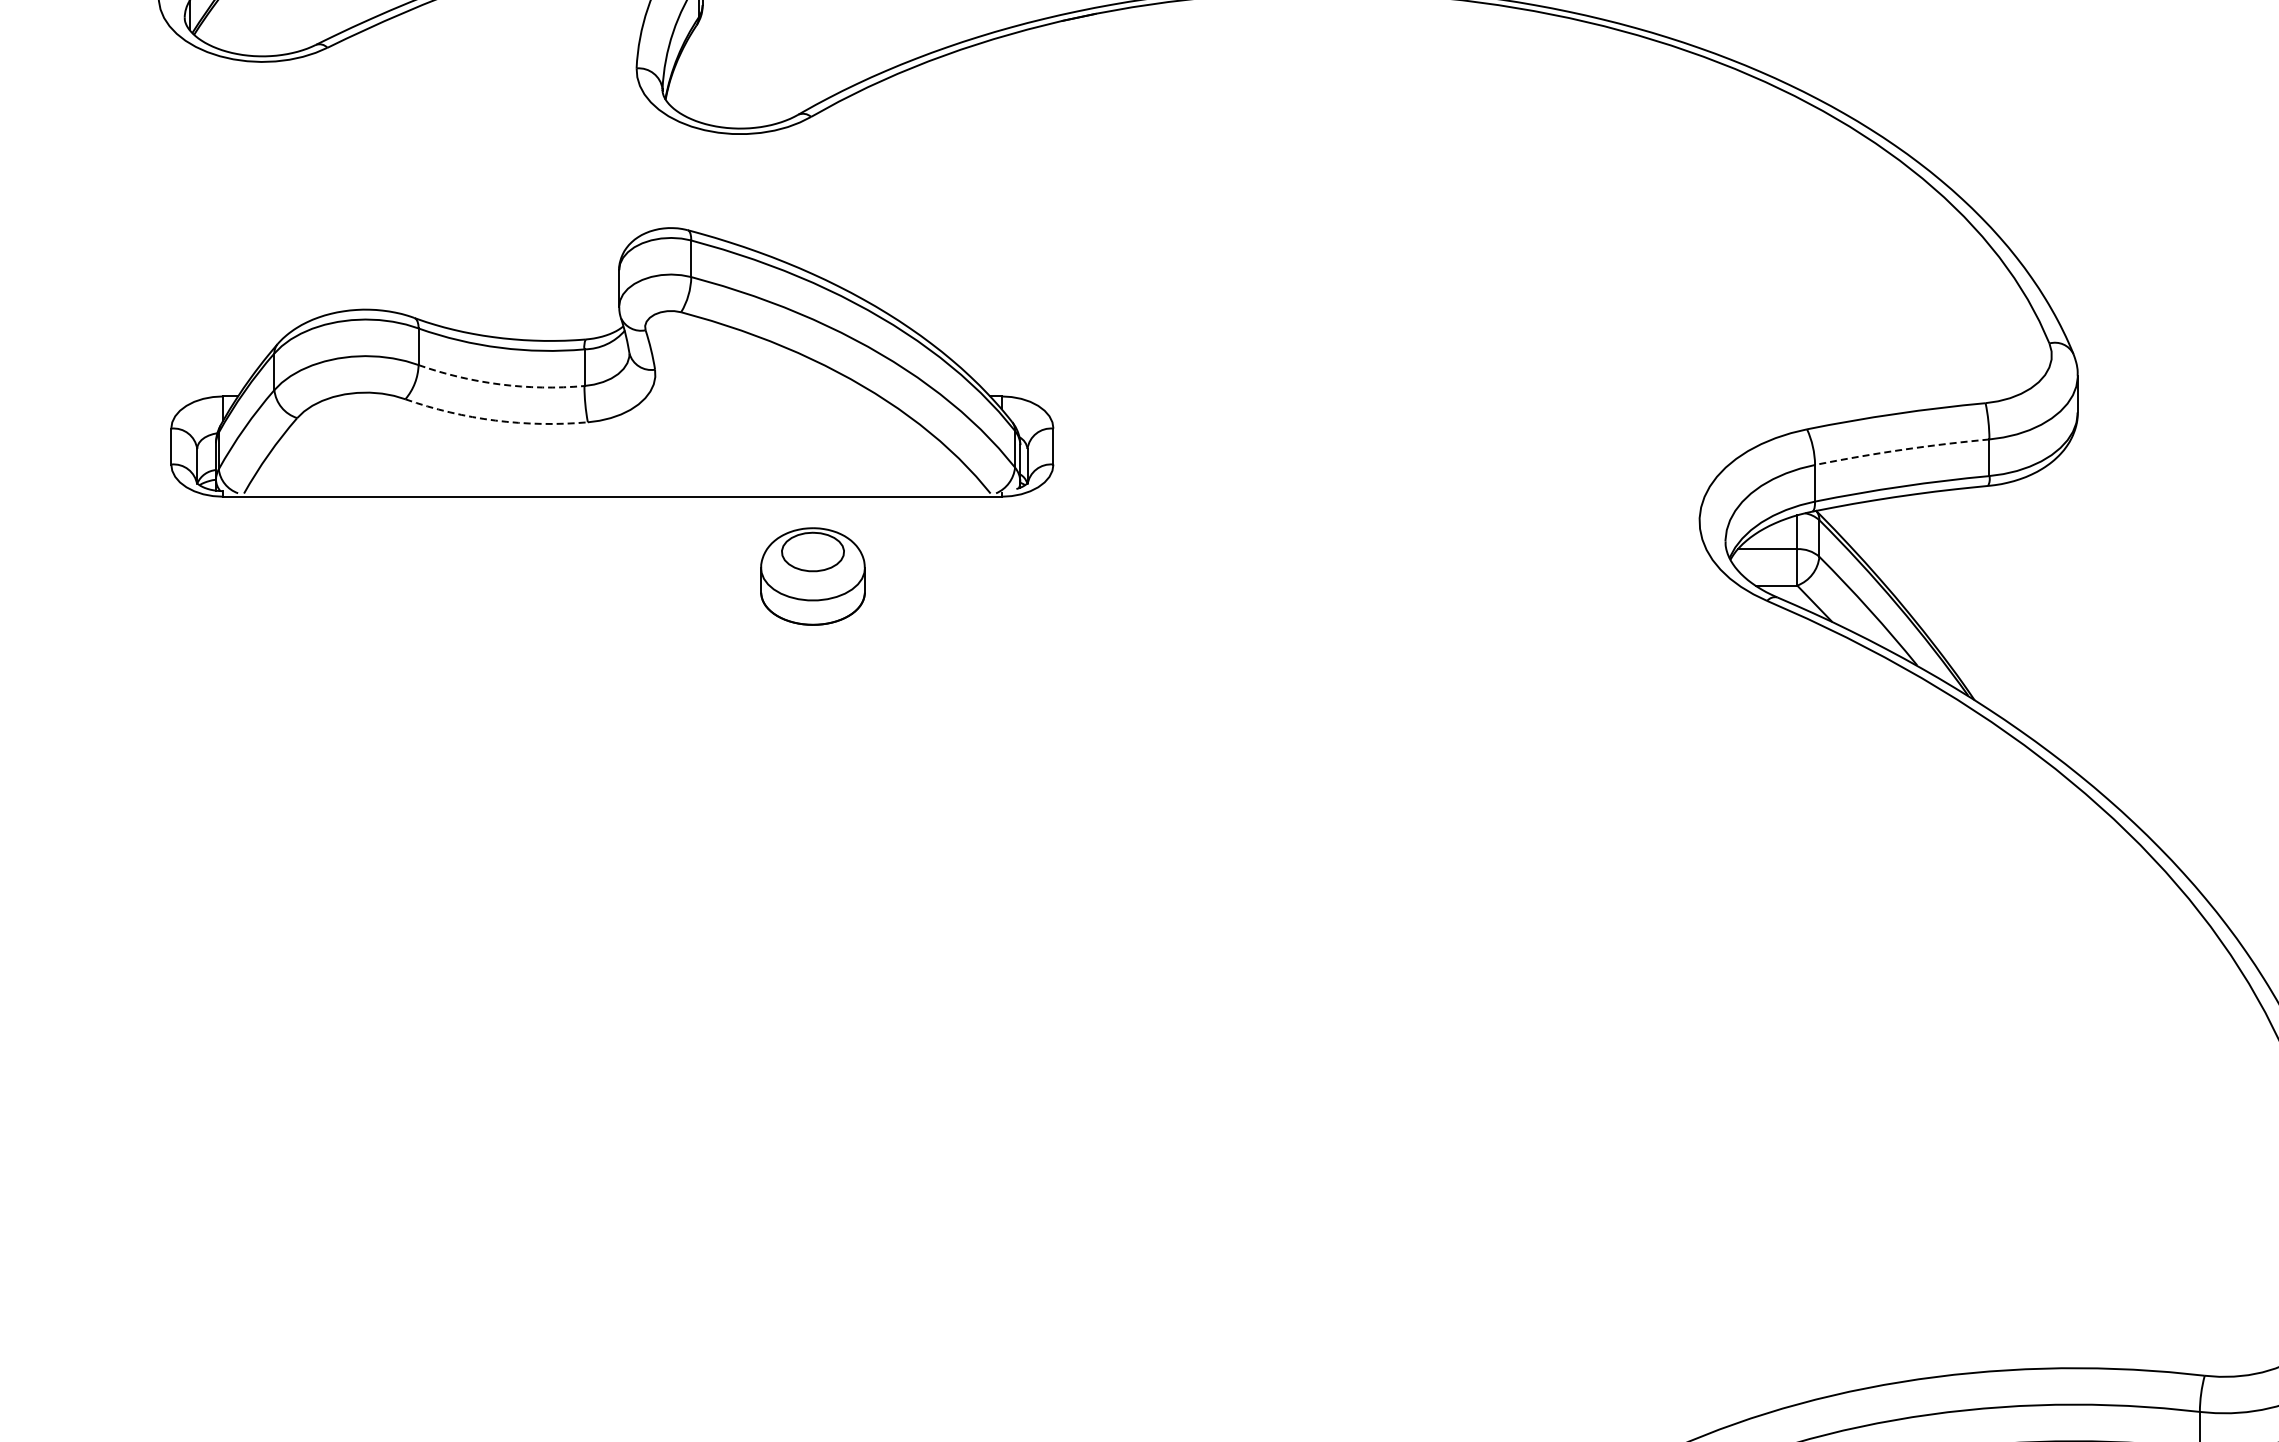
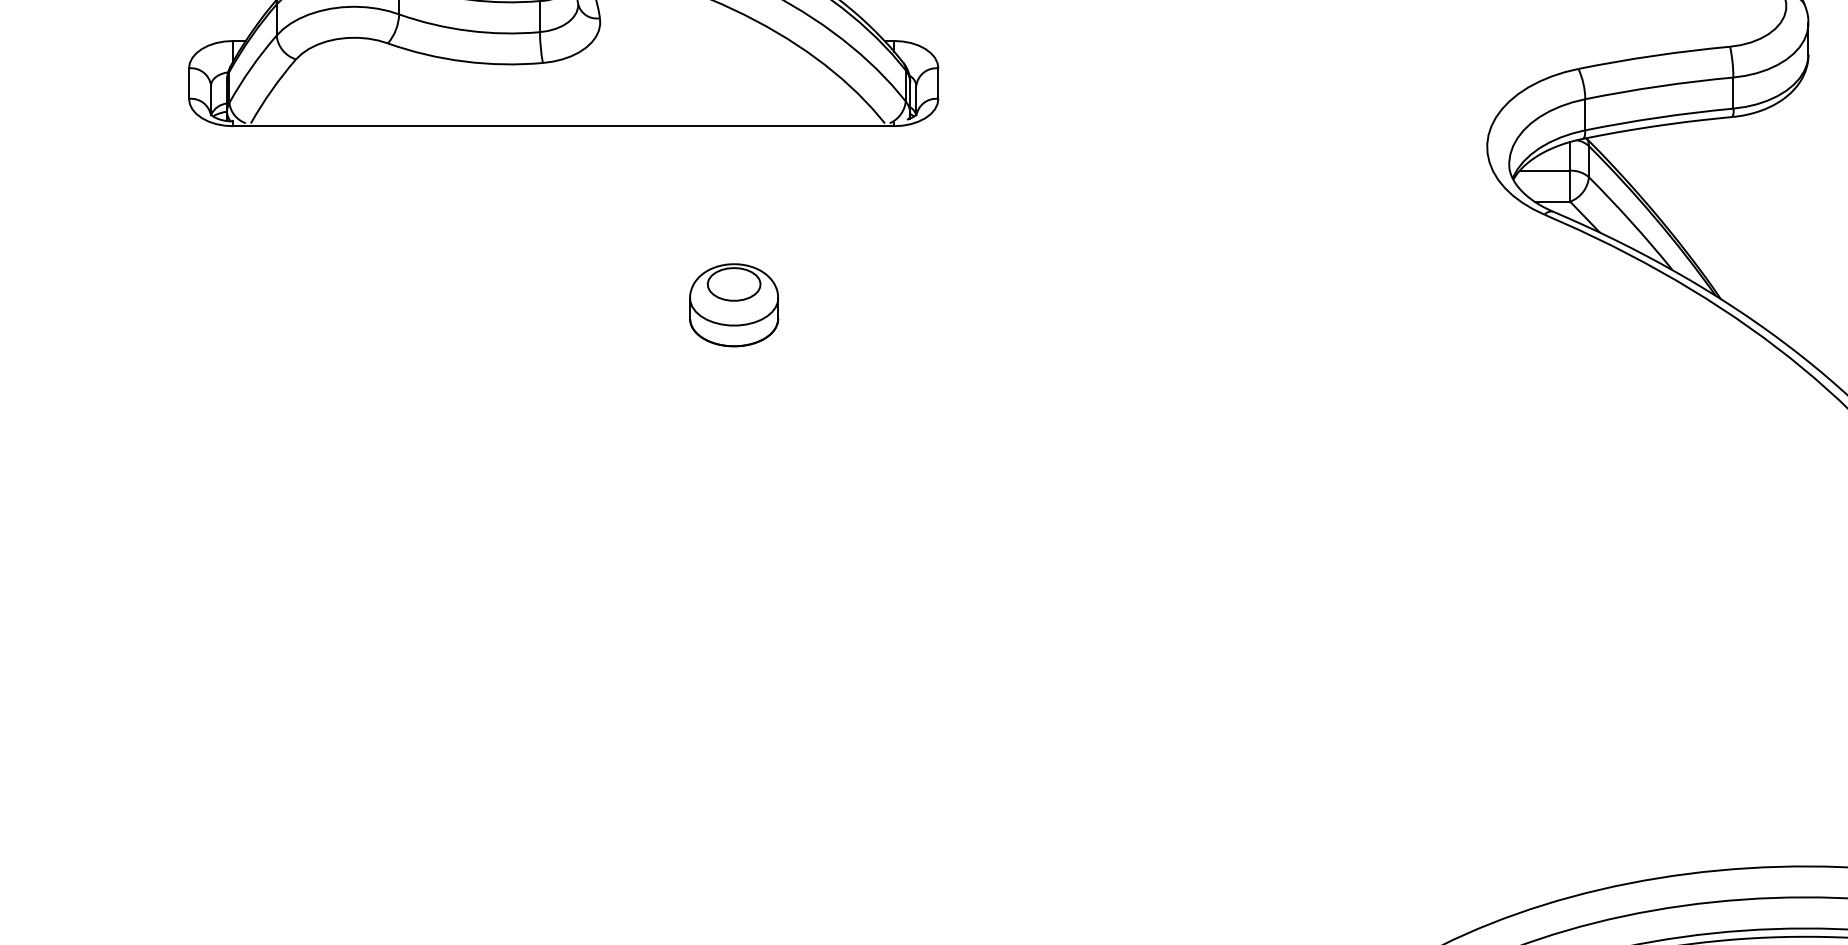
arc: (500, 384) -> (468, 30), dashed -> solid
arc: (495, 420) -> (464, 61), dashed -> solid
arc: (1901, 449) -> (1658, 86), dashed -> solid
part: (812, 576) -> (733, 305), moved

